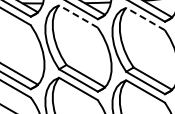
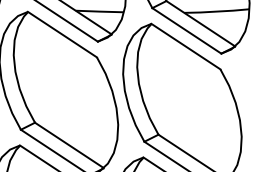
line: (78, 16) -> (62, 34), dashed -> solid
line: (145, 18) -> (185, 45), dashed -> solid

